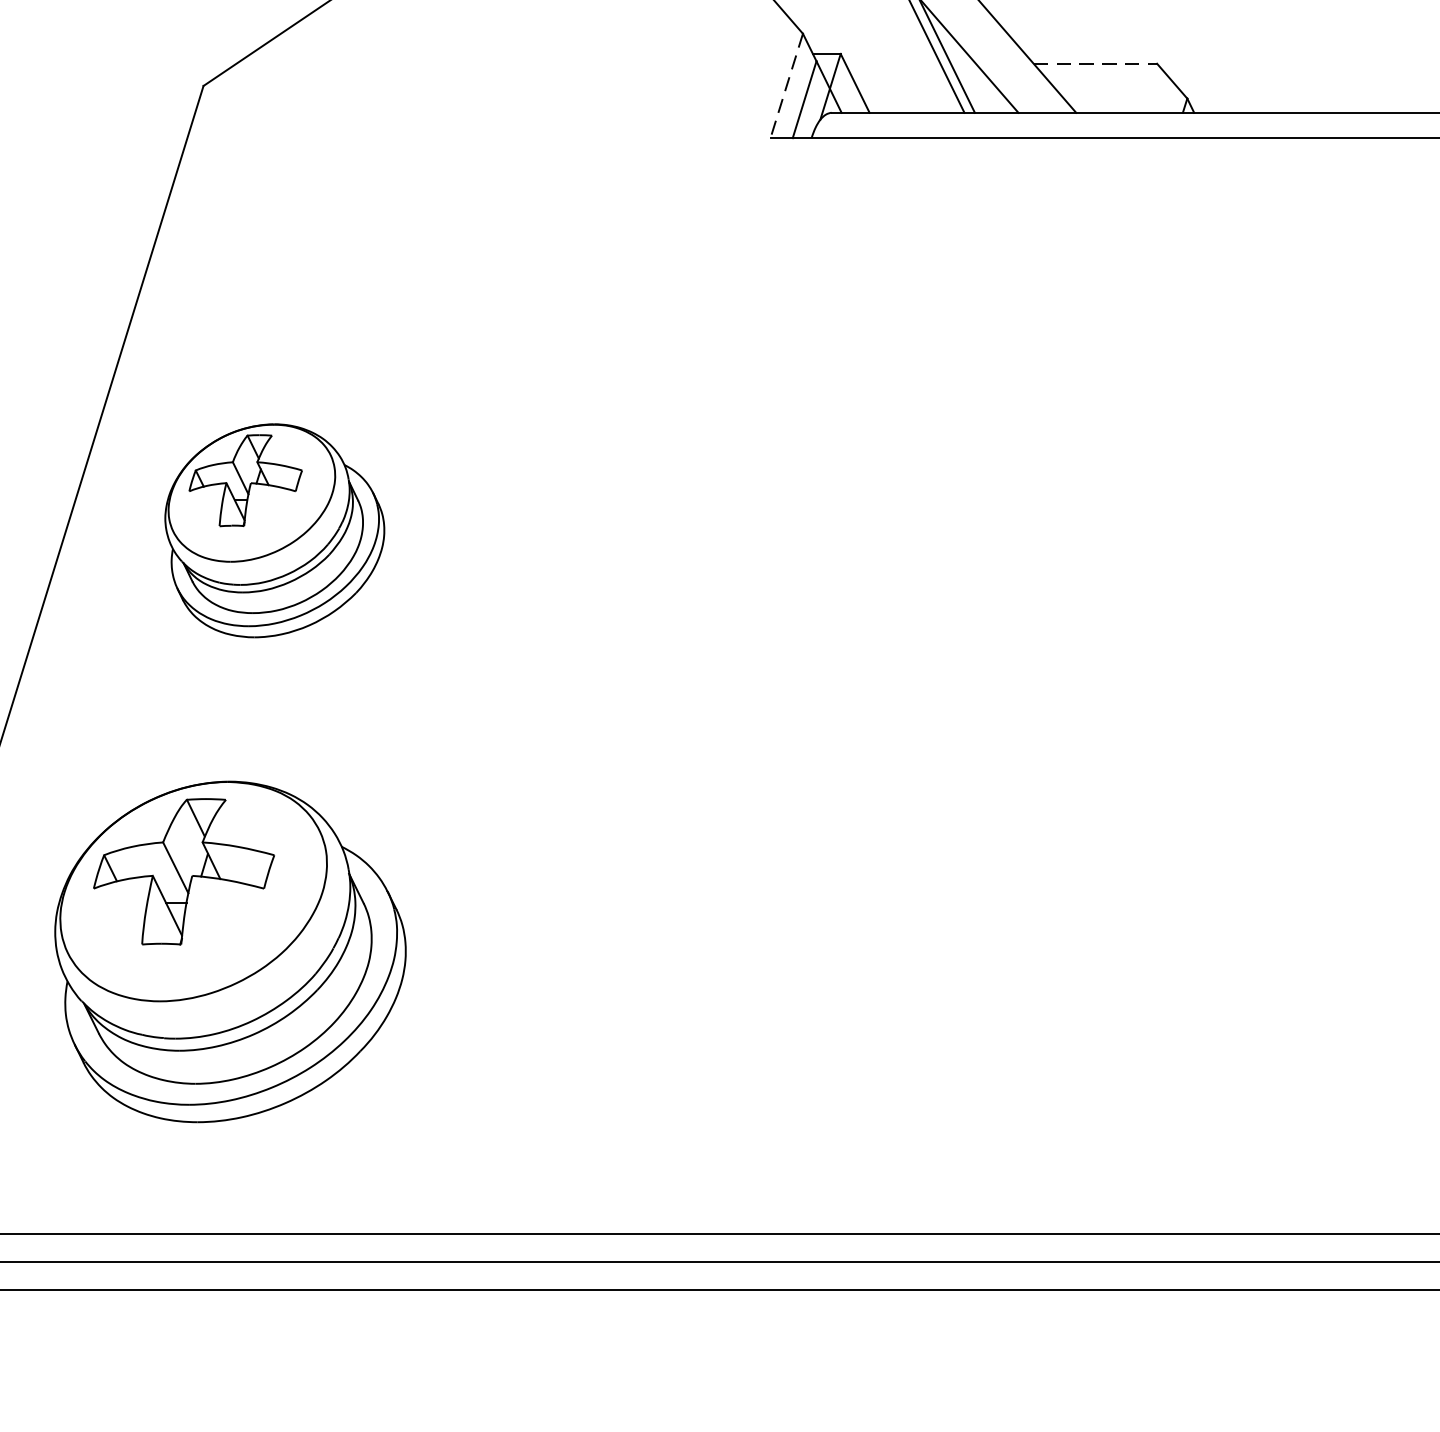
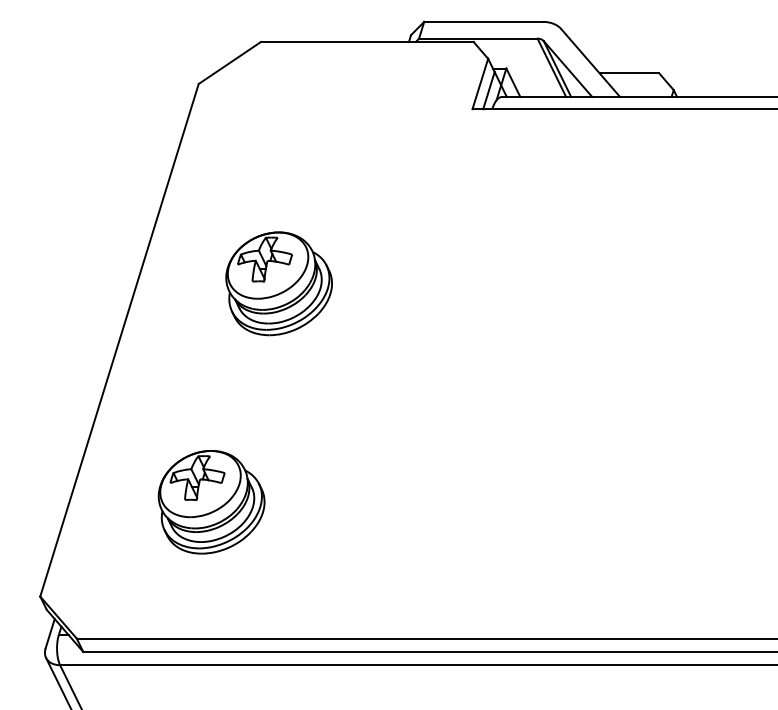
line: (1095, 64) -> (629, 73), dashed -> solid
line: (787, 86) -> (480, 84), dashed -> solid
part: (273, 530) -> (278, 283), moved
part: (230, 952) -> (211, 502), size x0.62

